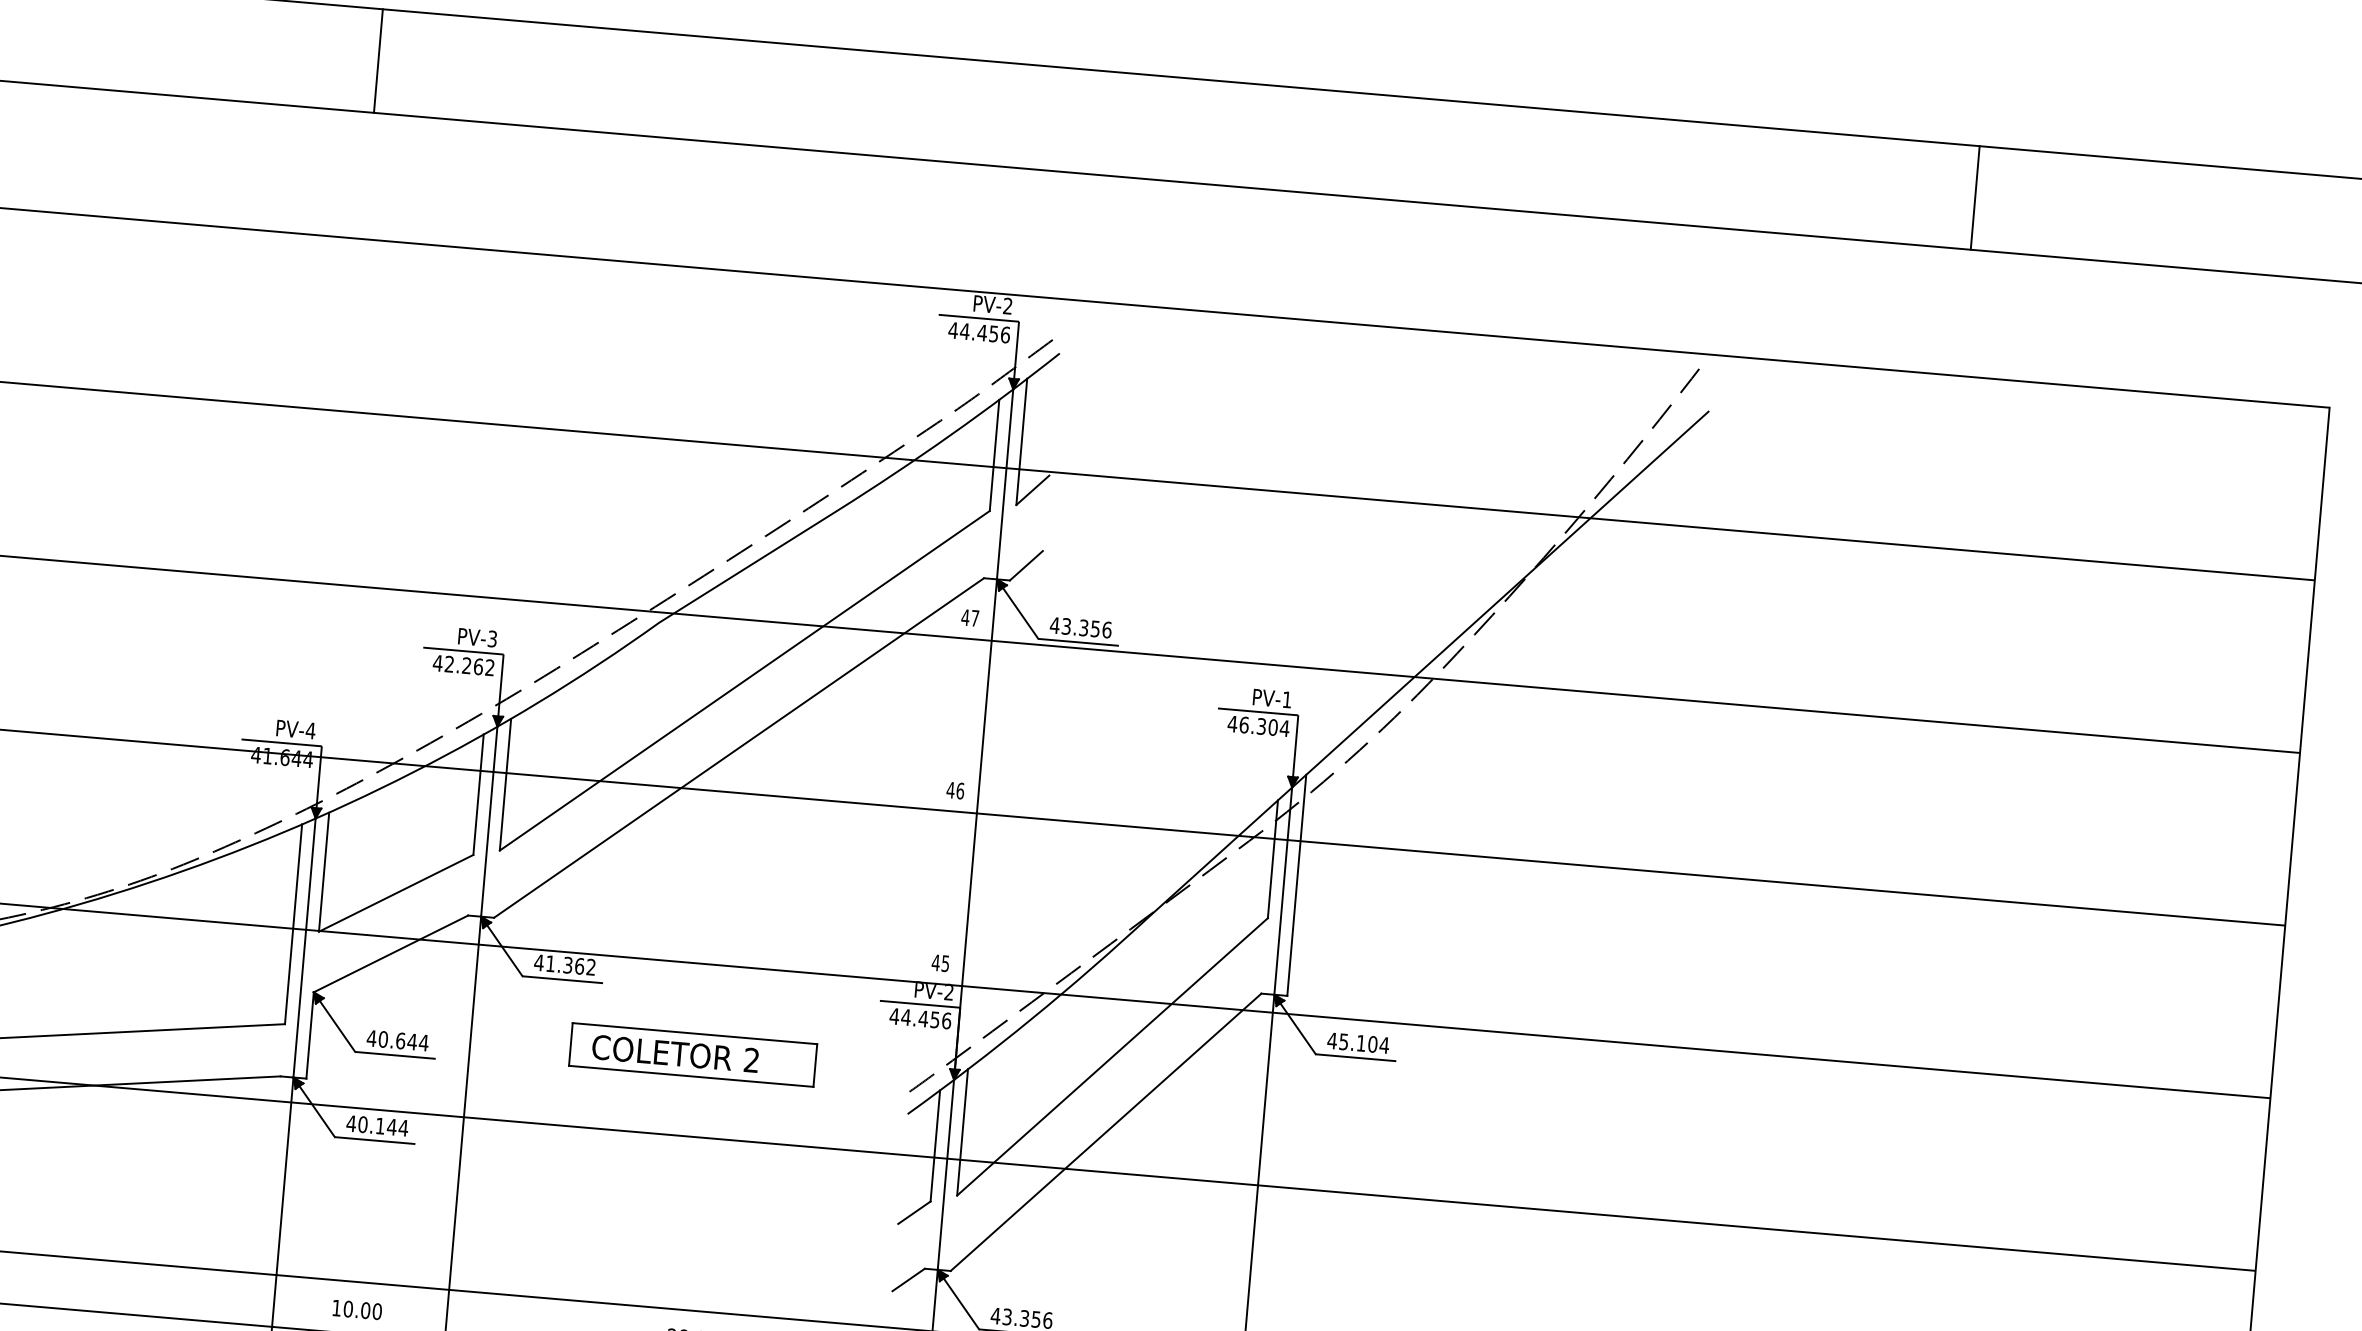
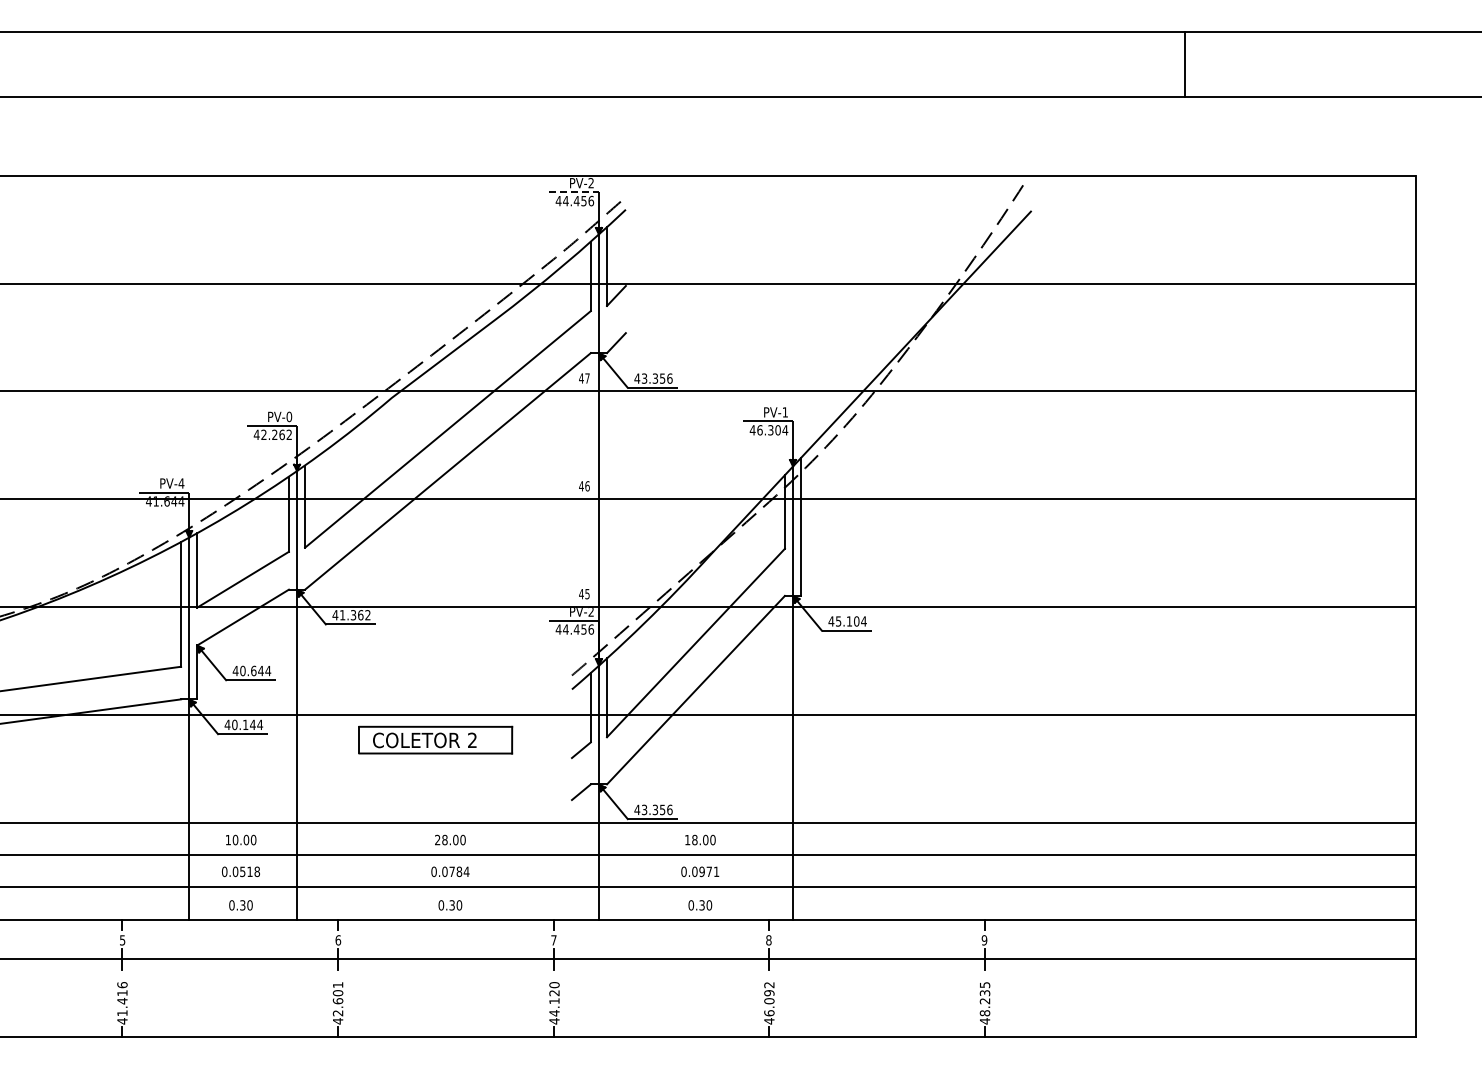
line: (377, 60) -> (187, 64), removed
line: (979, 318) -> (574, 192), solid -> dashed
text: (492, 638) -> (289, 416), PV-3 -> PV-0
part: (692, 1053) -> (435, 739), moved

